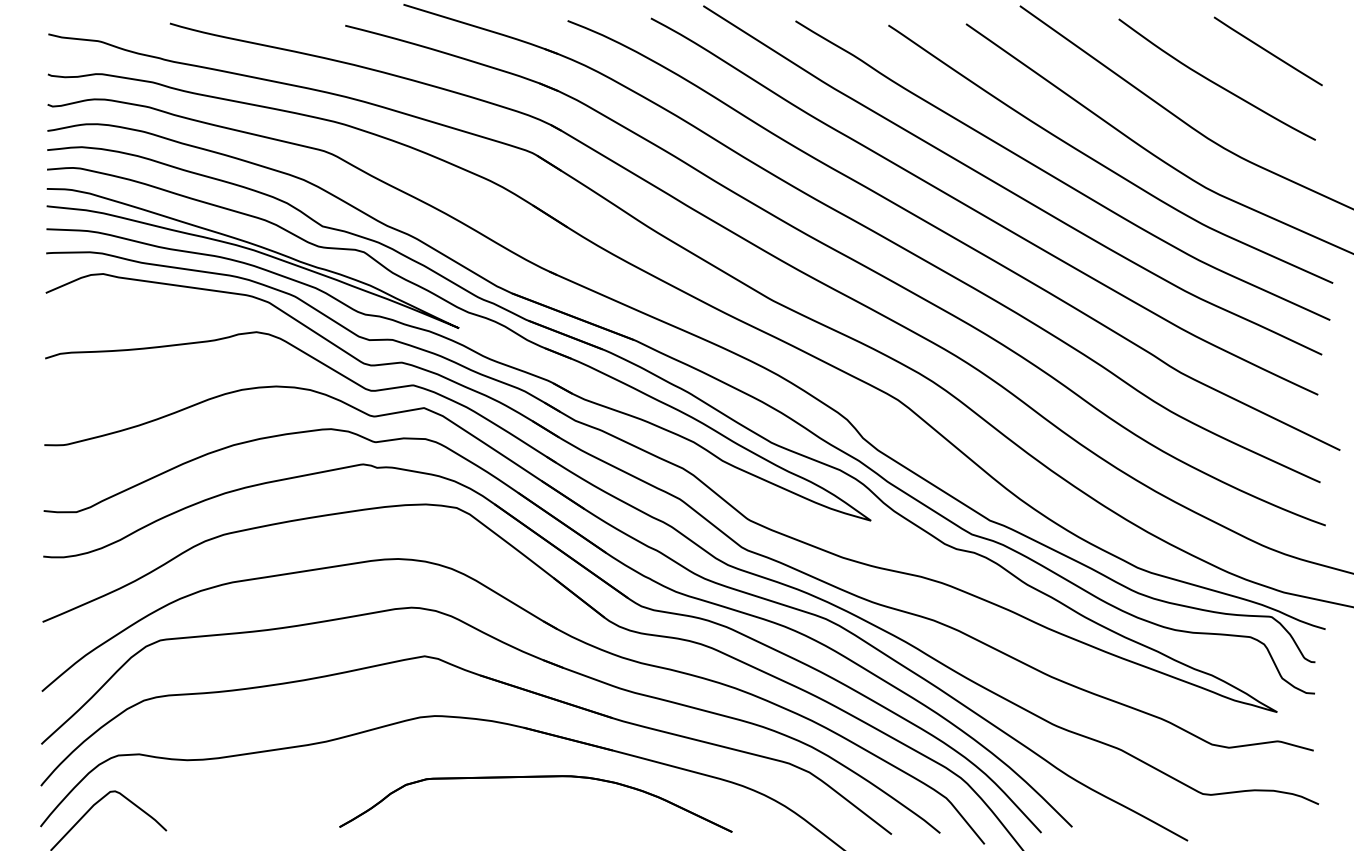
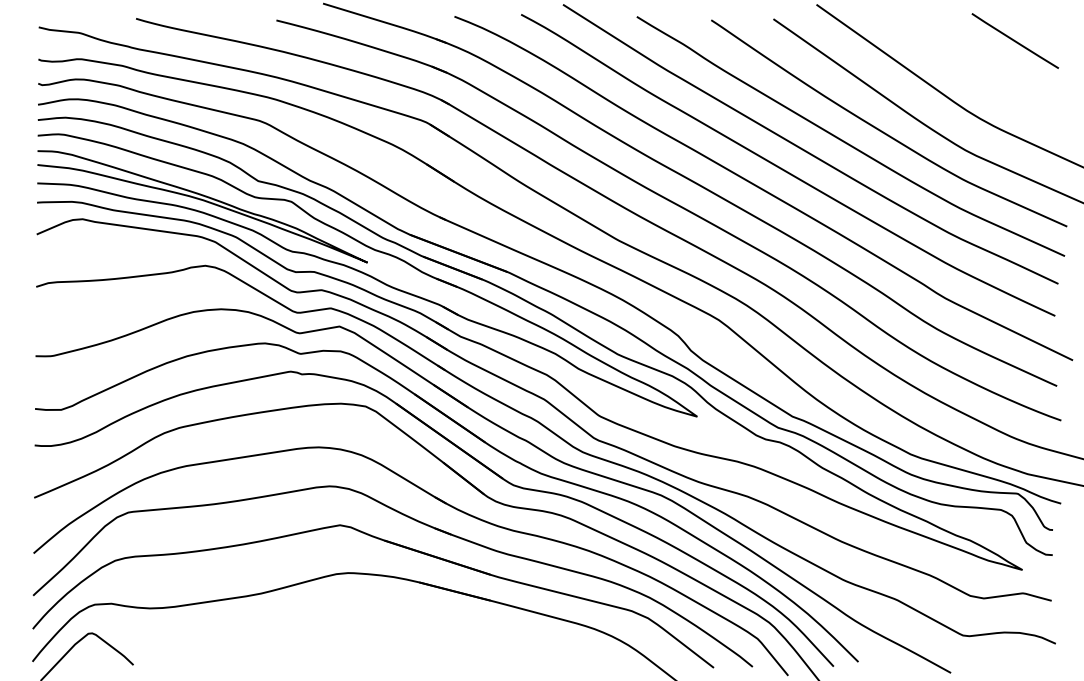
curve: (1215, 82) -> (973, 65), removed
part: (535, 777) -> (428, 622), removed

